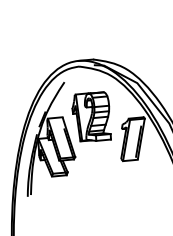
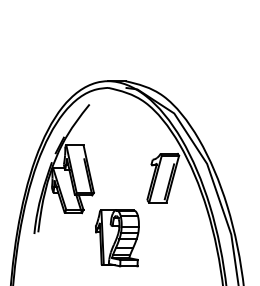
part: (91, 117) -> (117, 238), moved

